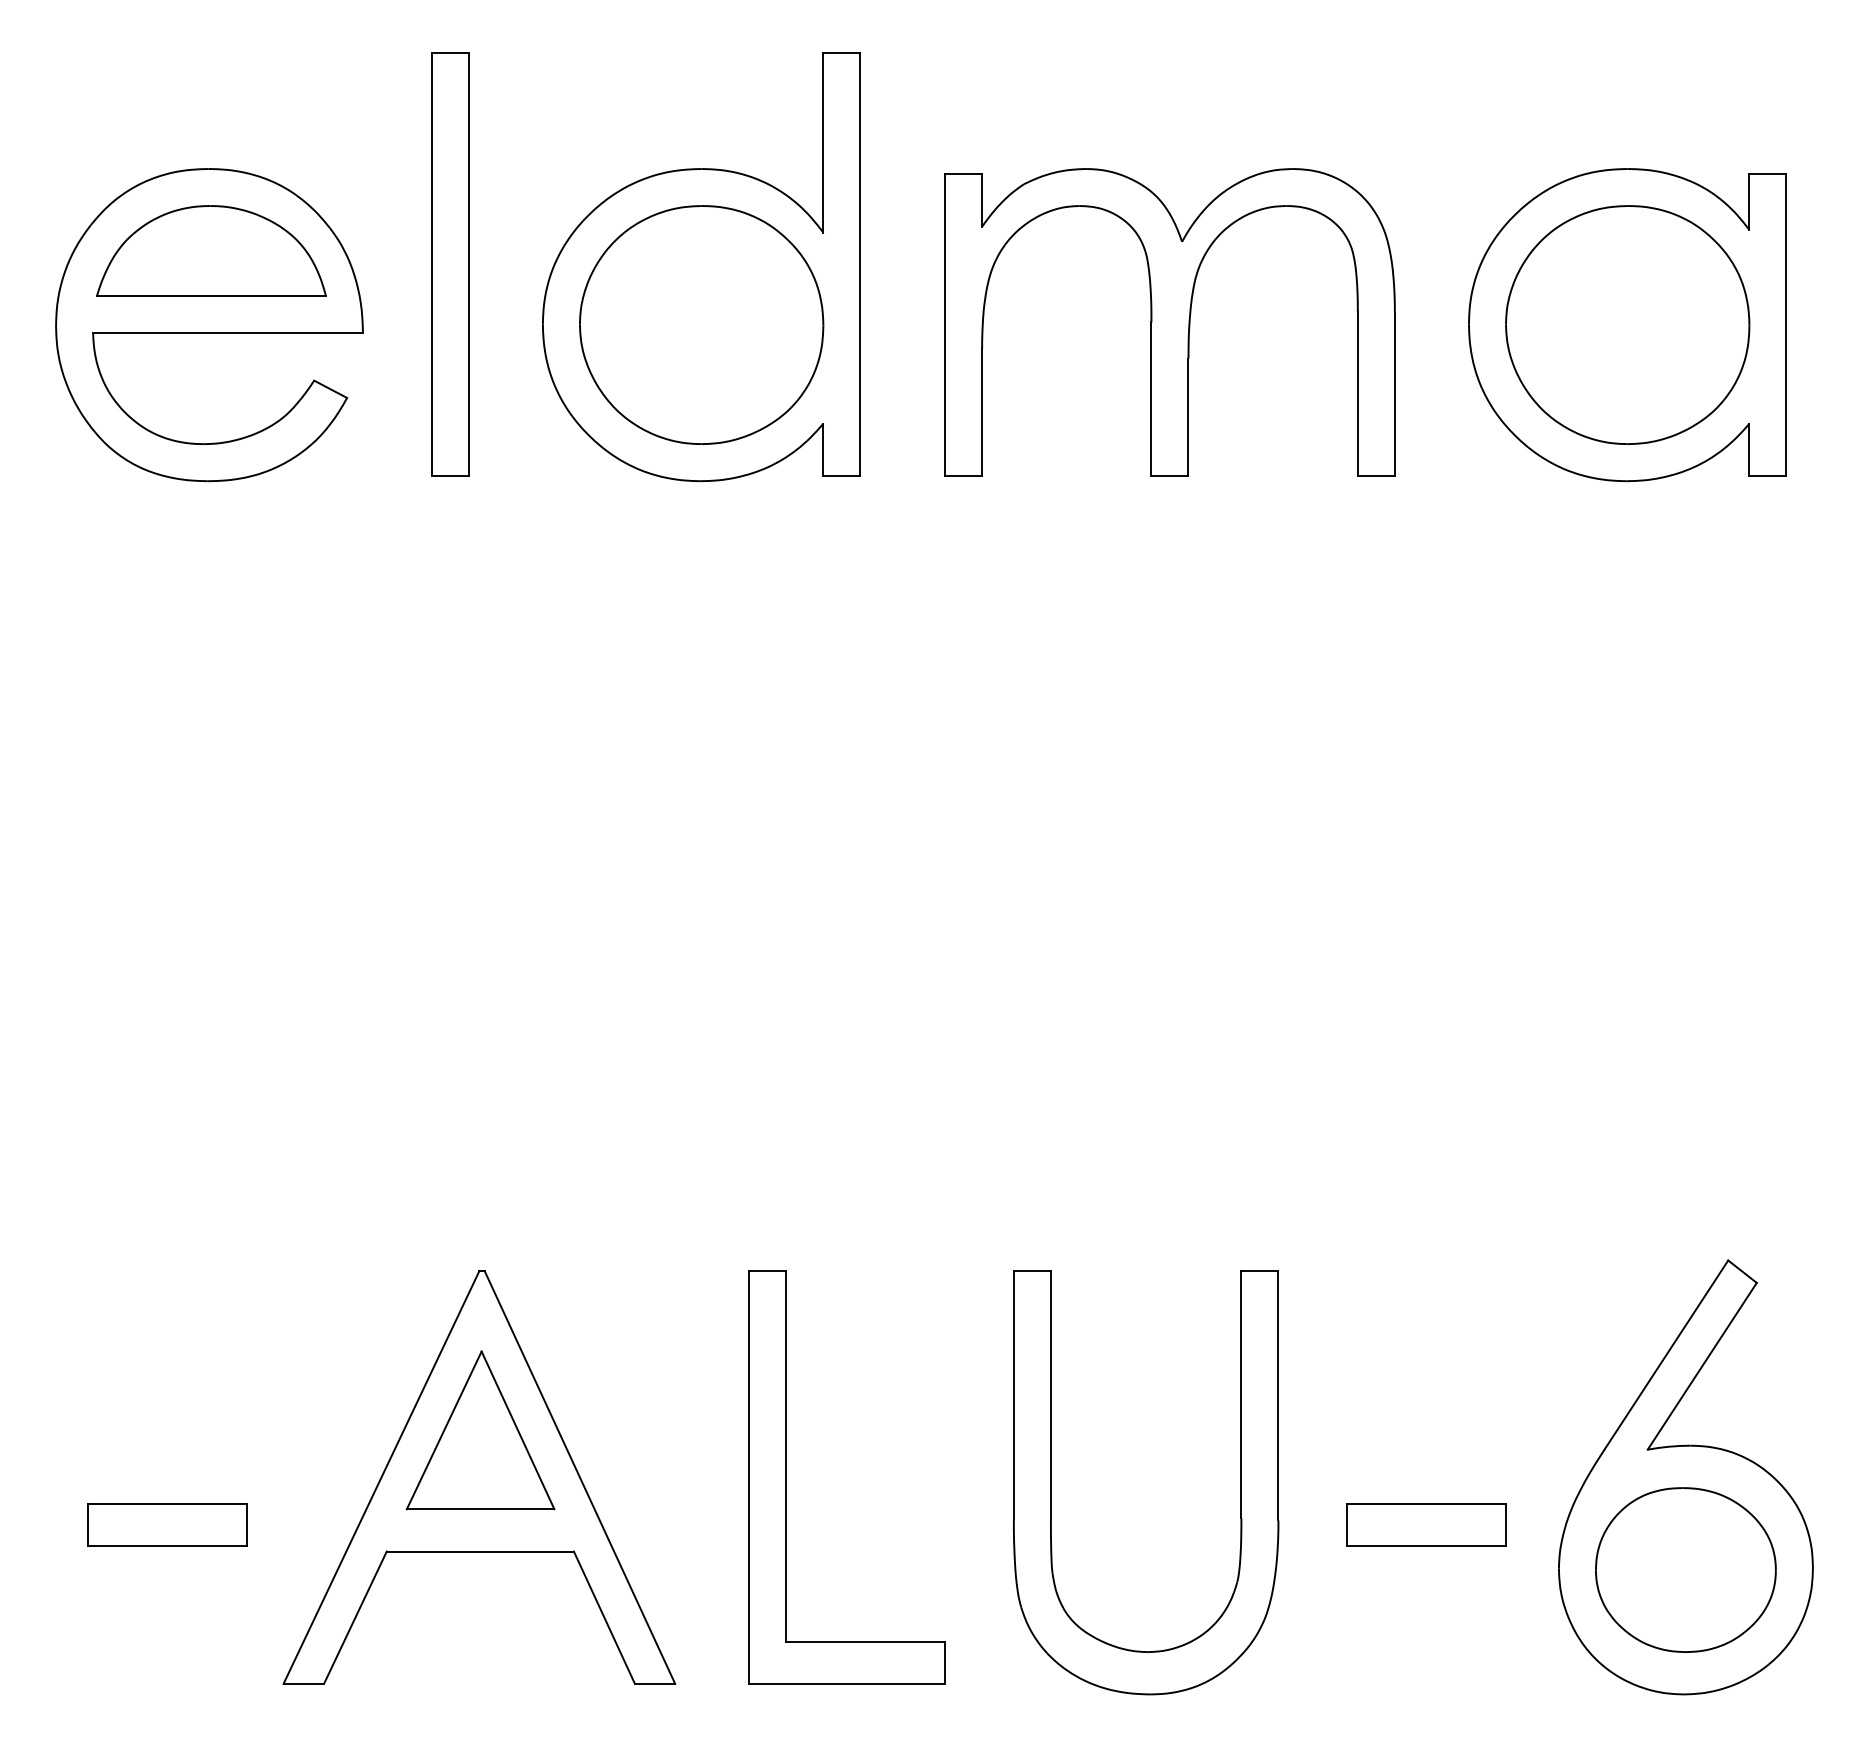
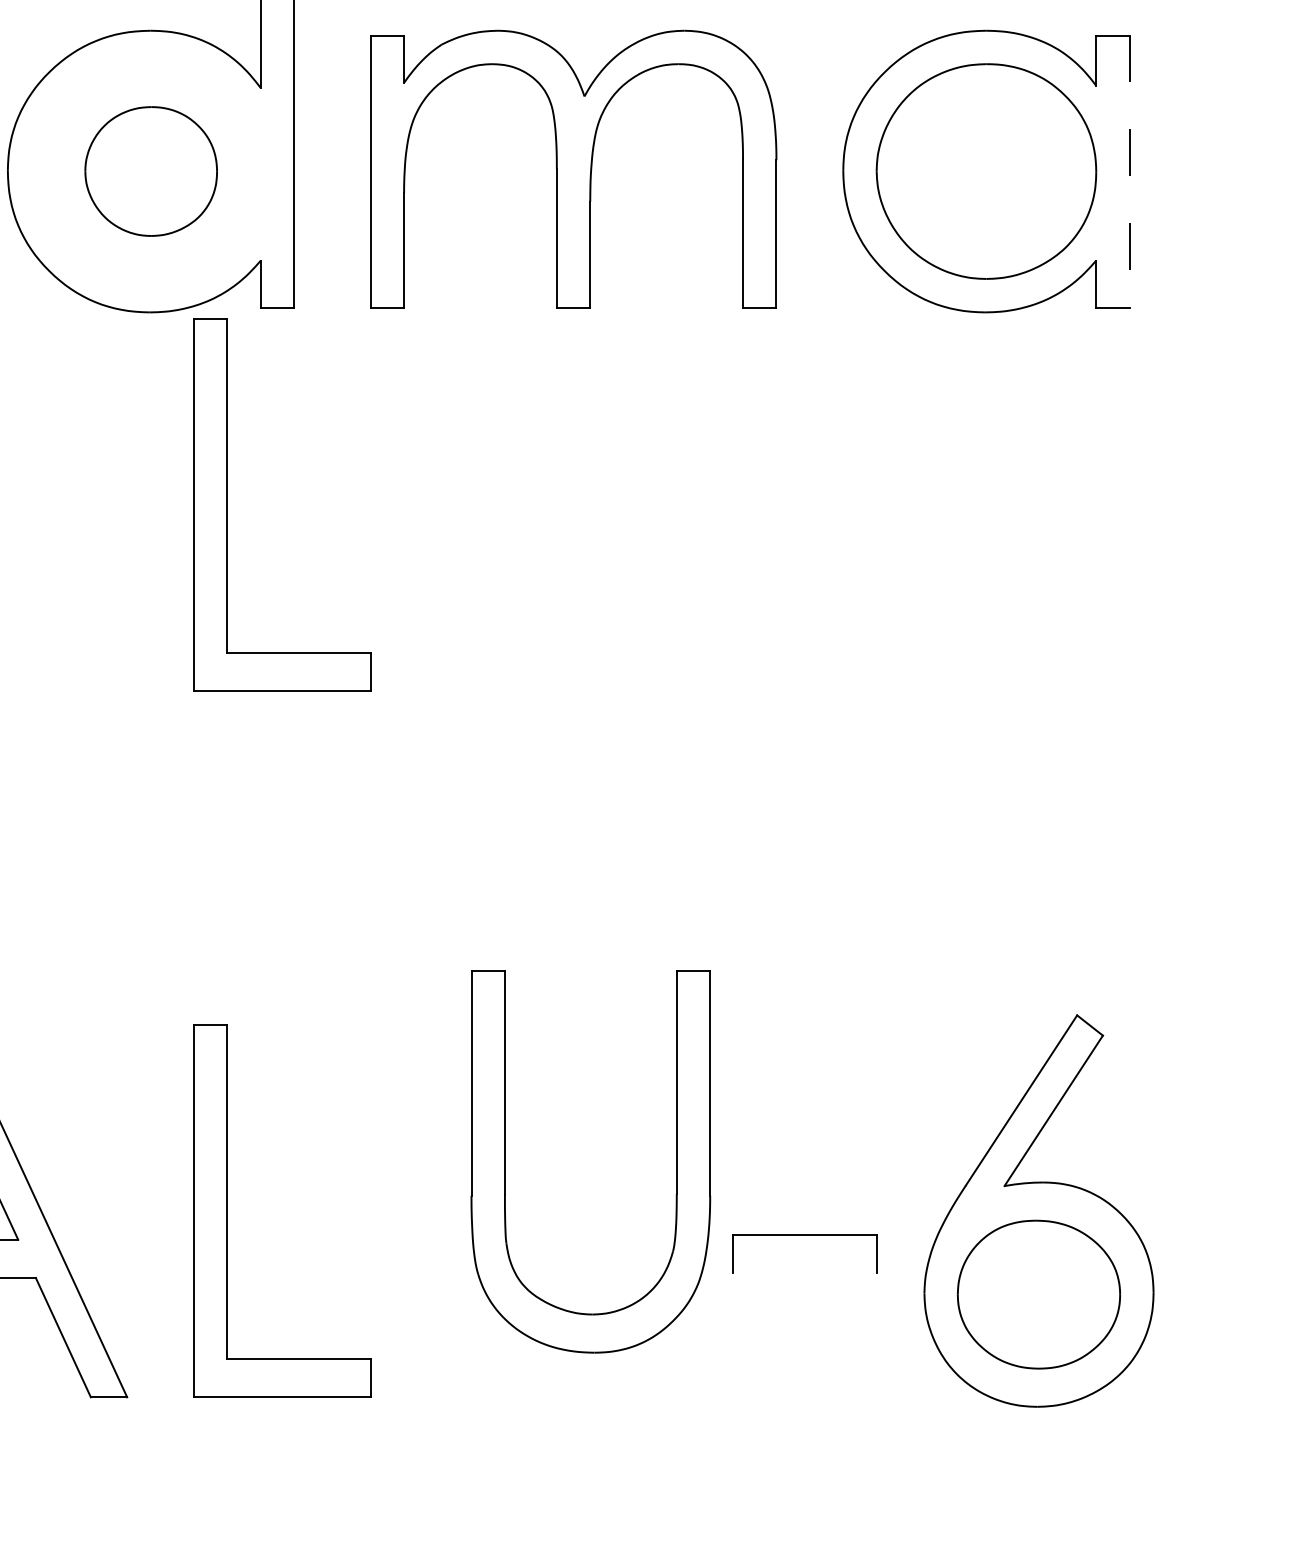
part: (701, 324) -> (150, 171), size x0.6
line: (1786, 325) -> (1129, 171), solid -> dashed
part: (786, 694) -> (227, 504), added
part: (1240, 1482) -> (675, 1161), moved
line: (1426, 1546) -> (804, 1273), removed

